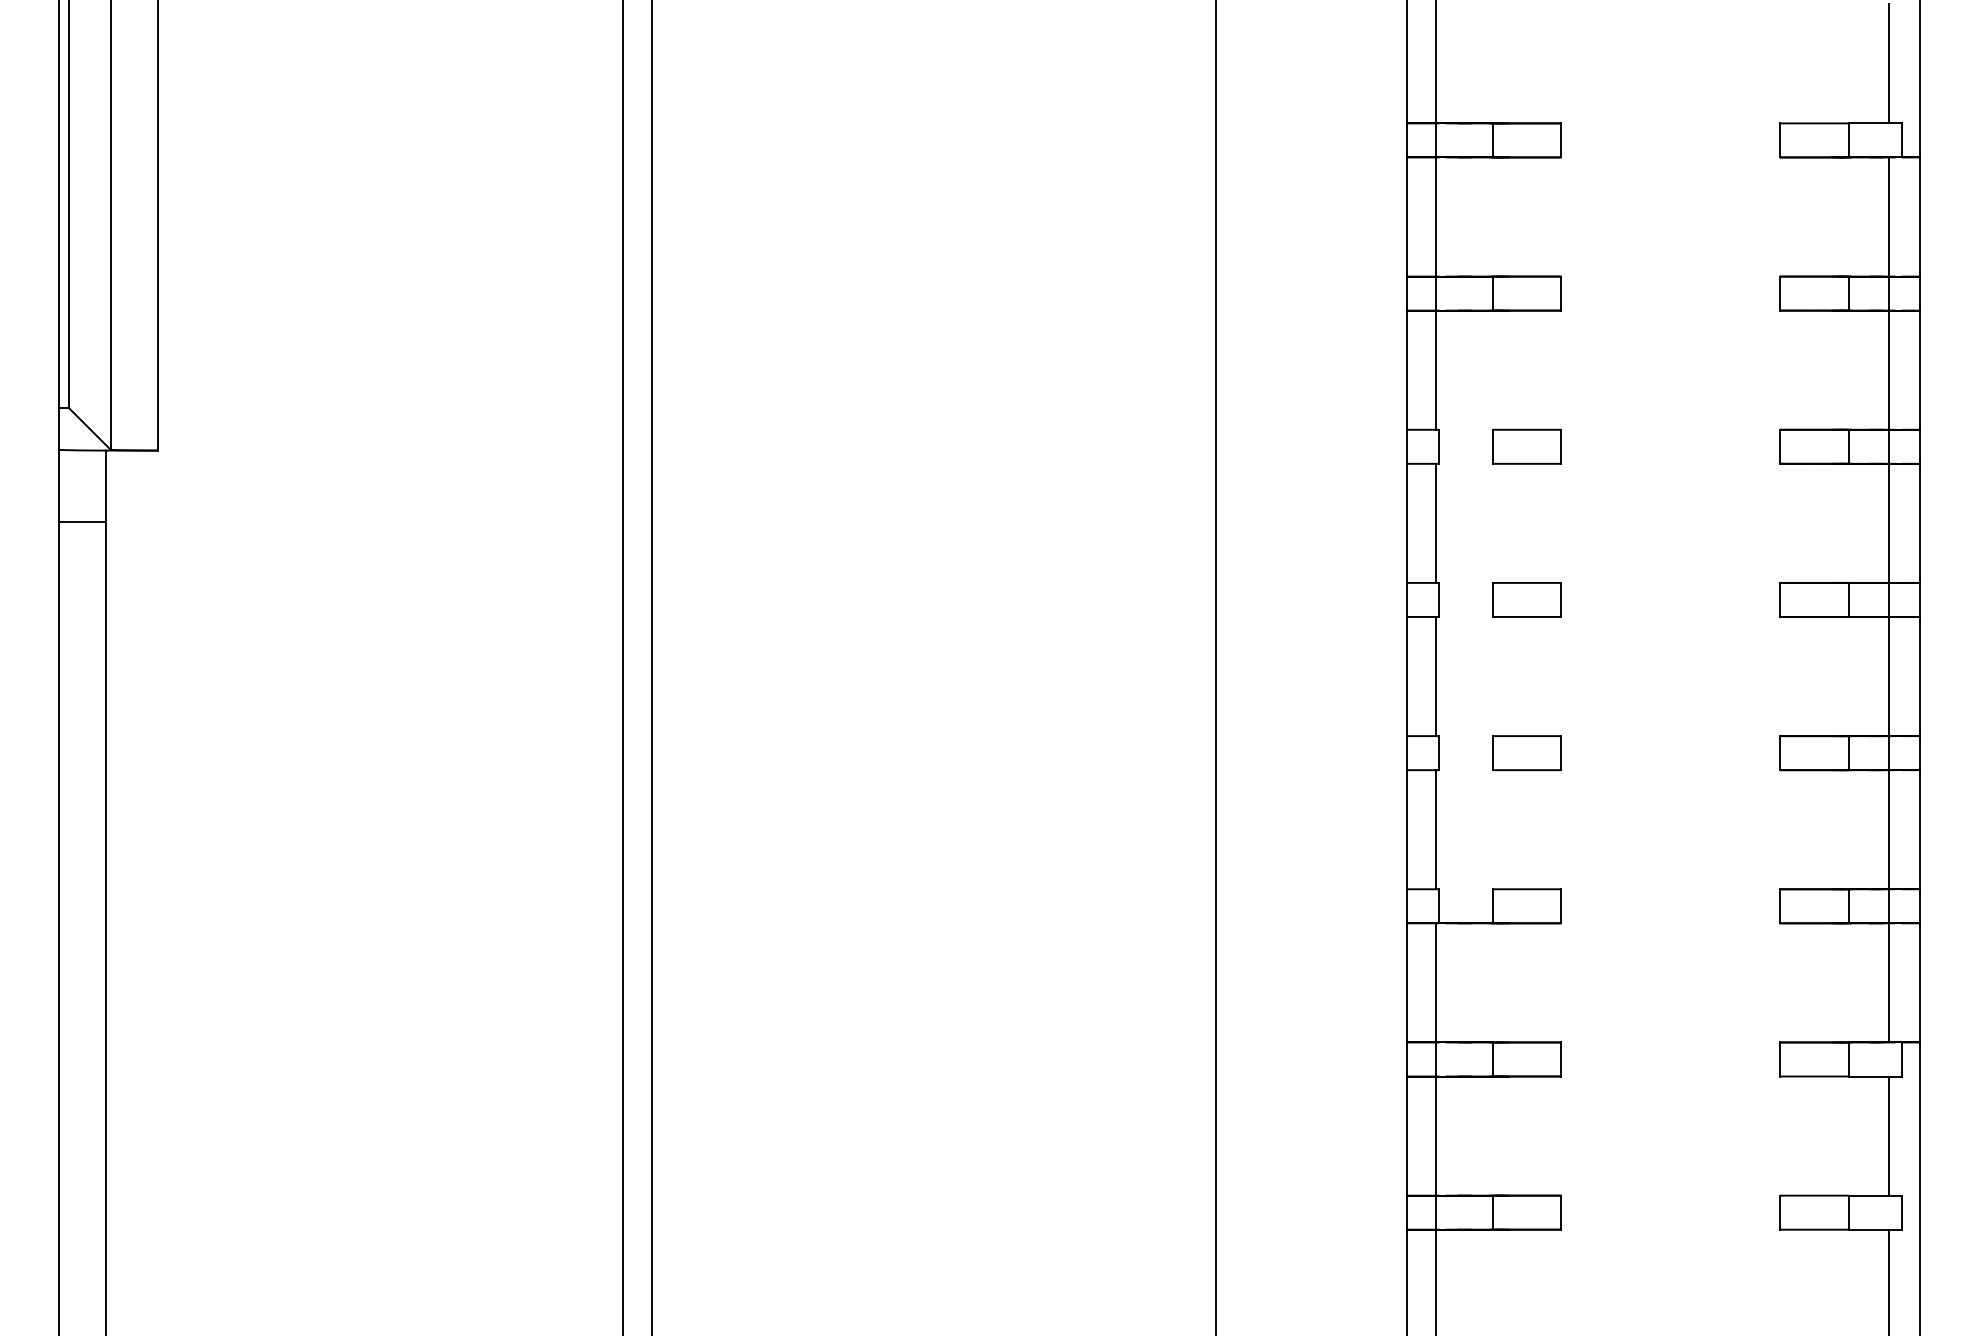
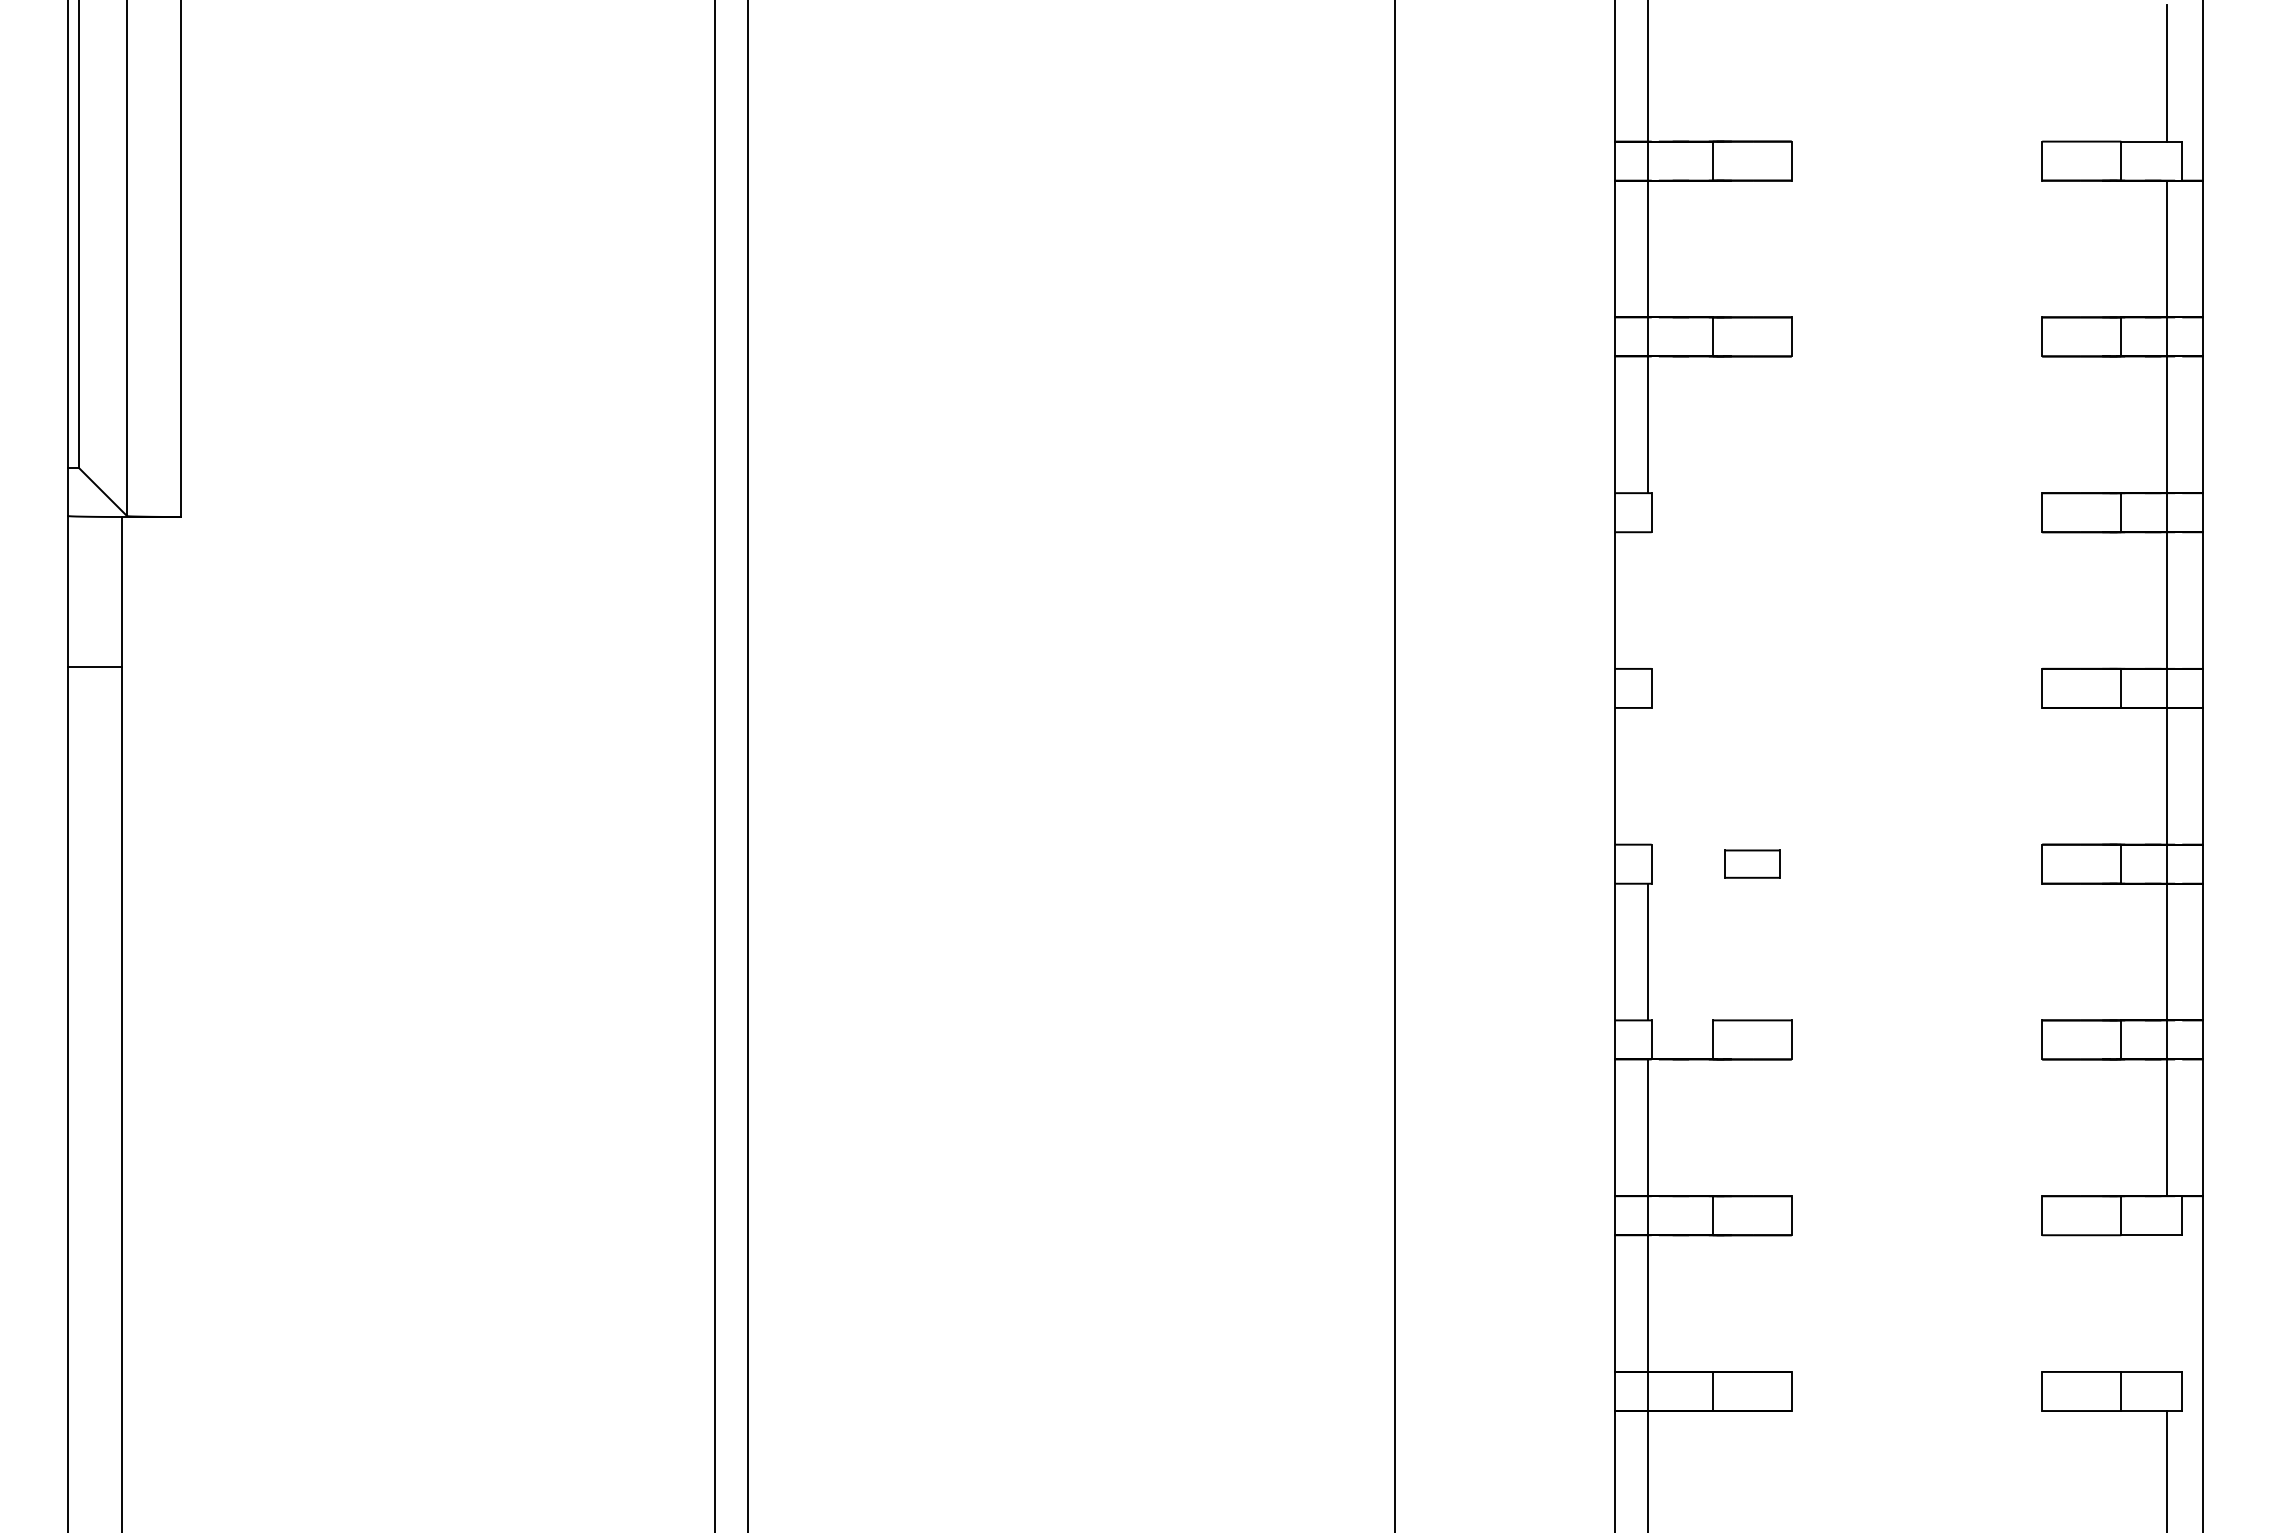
part: (1527, 446) -> (1752, 512), removed
line: (82, 521) -> (94, 666), moved
line: (1436, 523) -> (1648, 600), removed
part: (1527, 600) -> (1752, 688), removed
line: (1436, 675) -> (1648, 775), removed
part: (1527, 752) -> (1752, 863), size x0.7
line: (1888, 1135) -> (2167, 1303), removed

